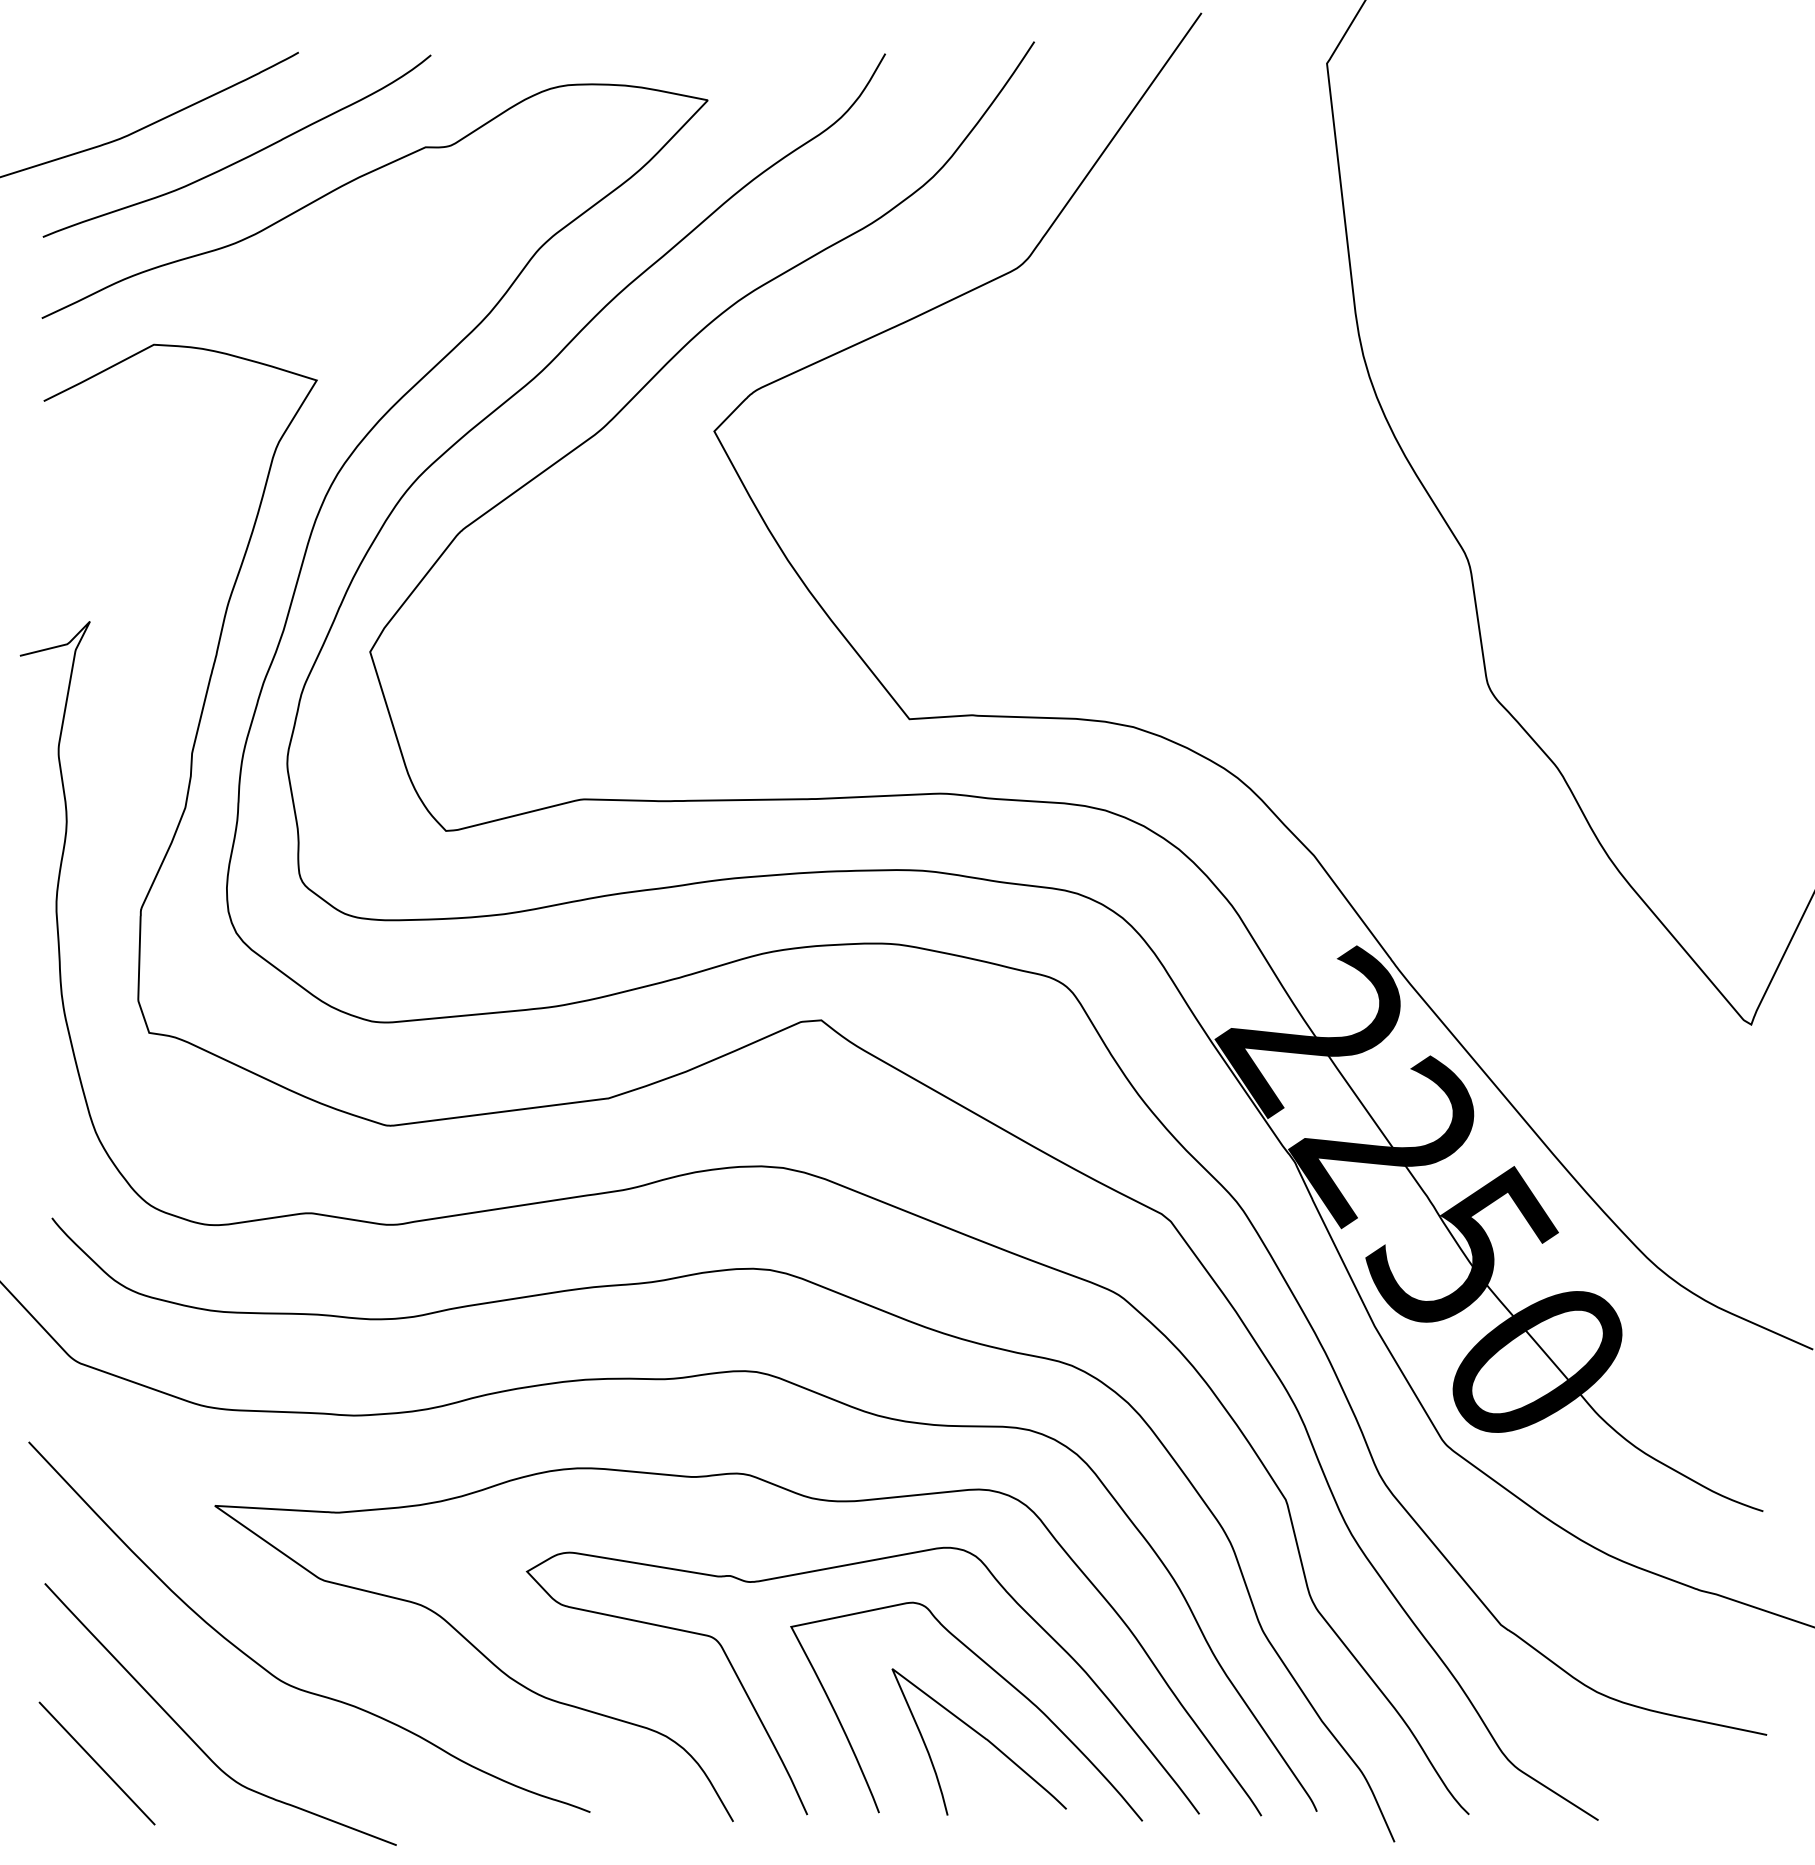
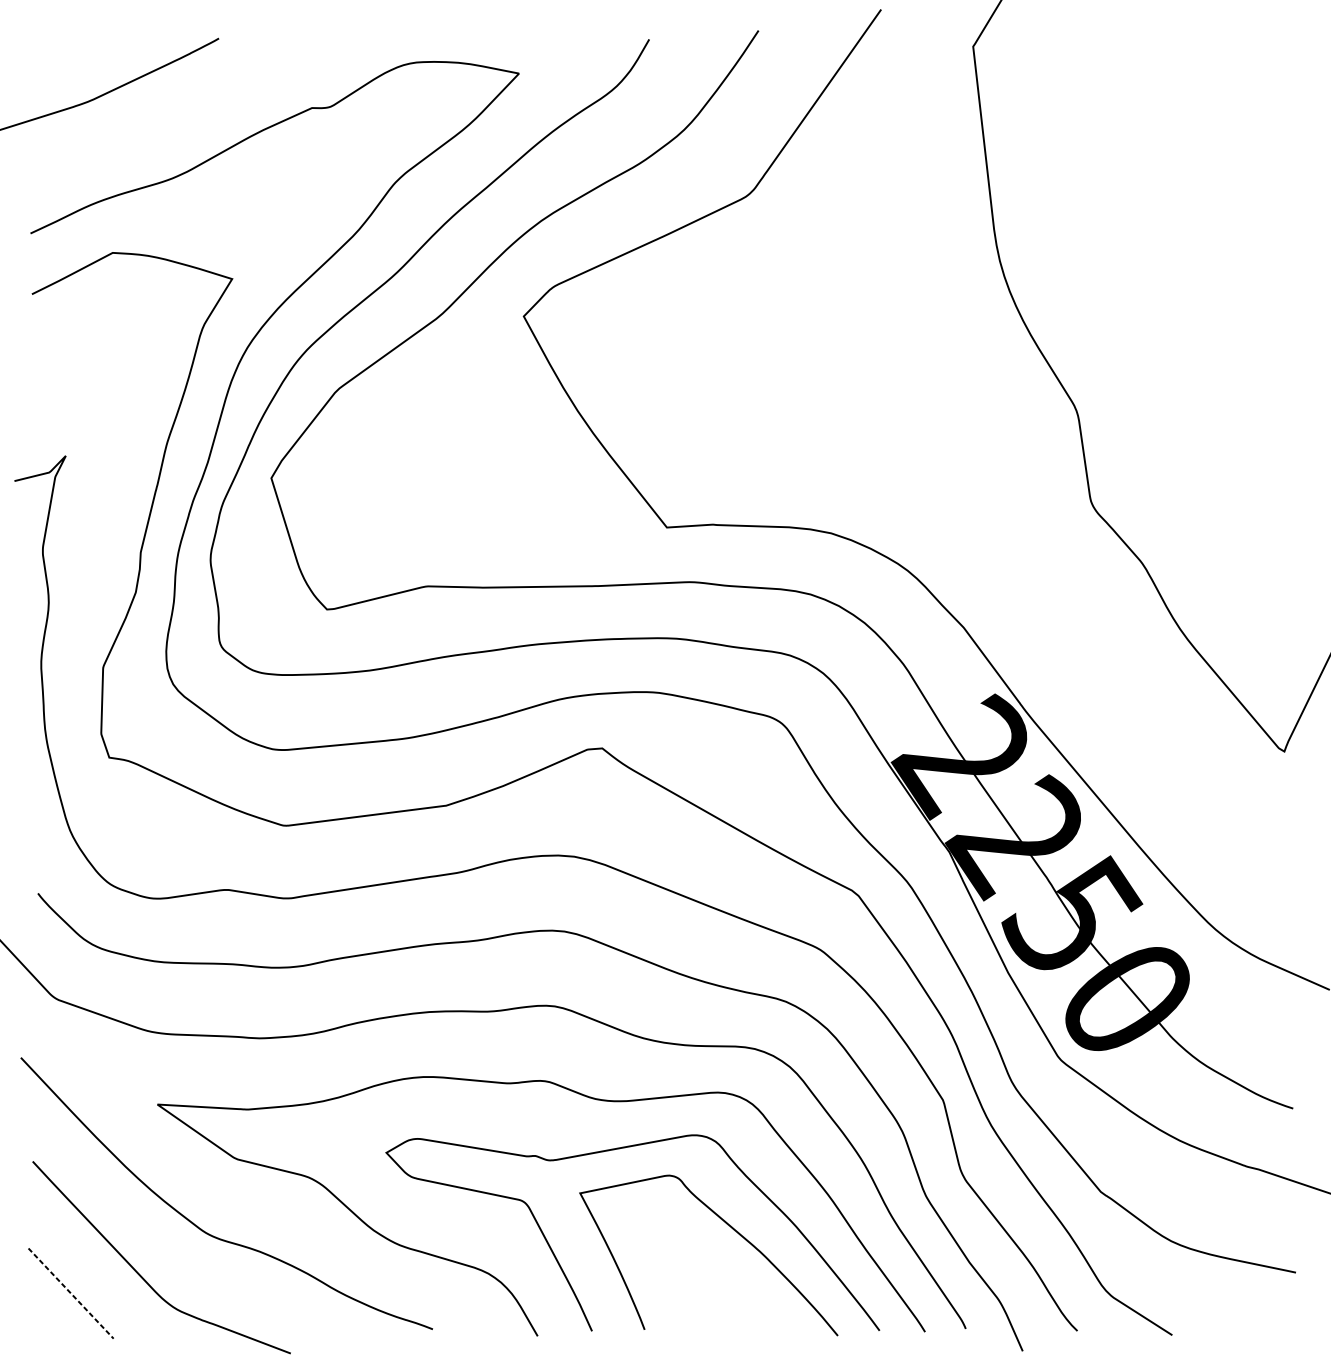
curve: (242, 158) -> (177, 116), removed
curve: (980, 1736) -> (719, 1273), removed
line: (97, 1763) -> (71, 1293), solid -> dashed

